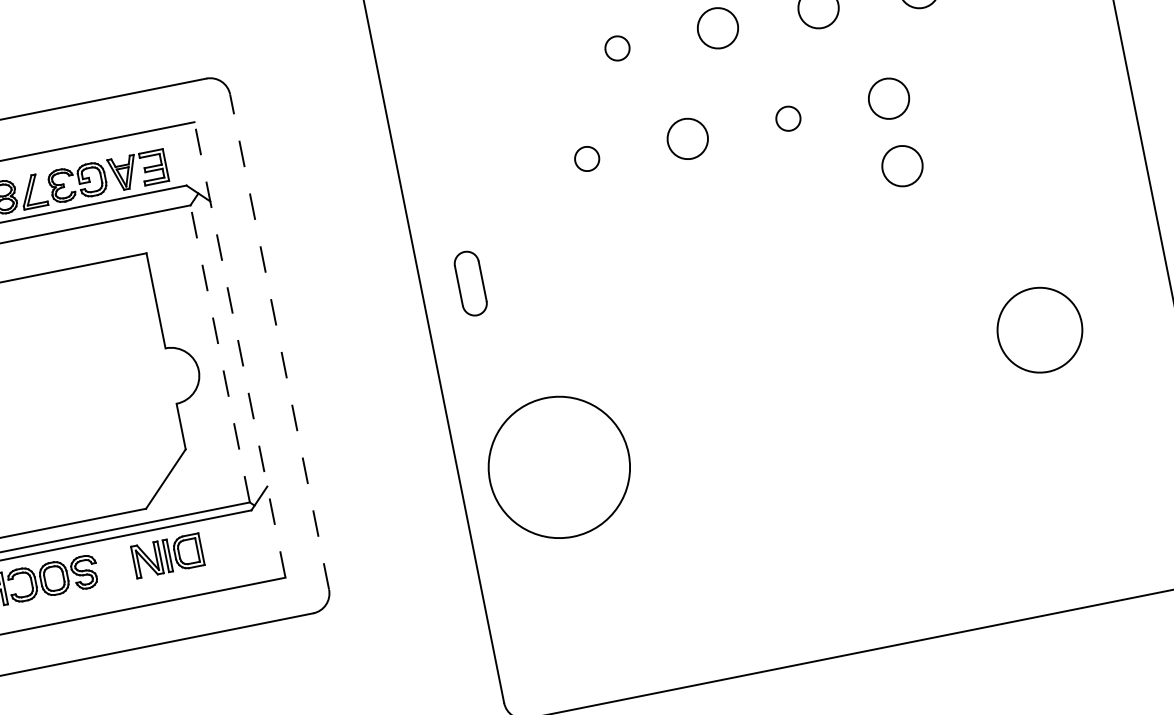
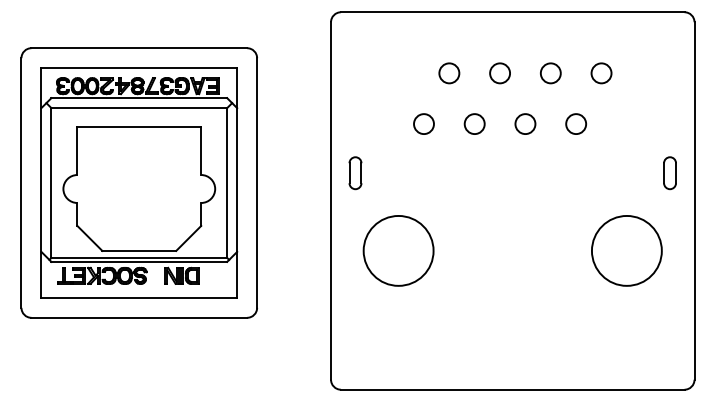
circle: (617, 48) -> (449, 73), size x1.67
circle: (788, 117) -> (525, 123), size x1.67
circle: (585, 158) -> (423, 123), size x1.67
part: (1093, 159) -> (669, 173), added
circle: (900, 165) -> (575, 157), removed
circle: (1038, 329) -> (626, 250), size x1.67
line: (280, 342) -> (257, 183), dashed -> solid
line: (240, 350) -> (237, 183), dashed -> solid
line: (221, 354) -> (227, 183), dashed -> solid
circle: (558, 466) -> (398, 250), moved

